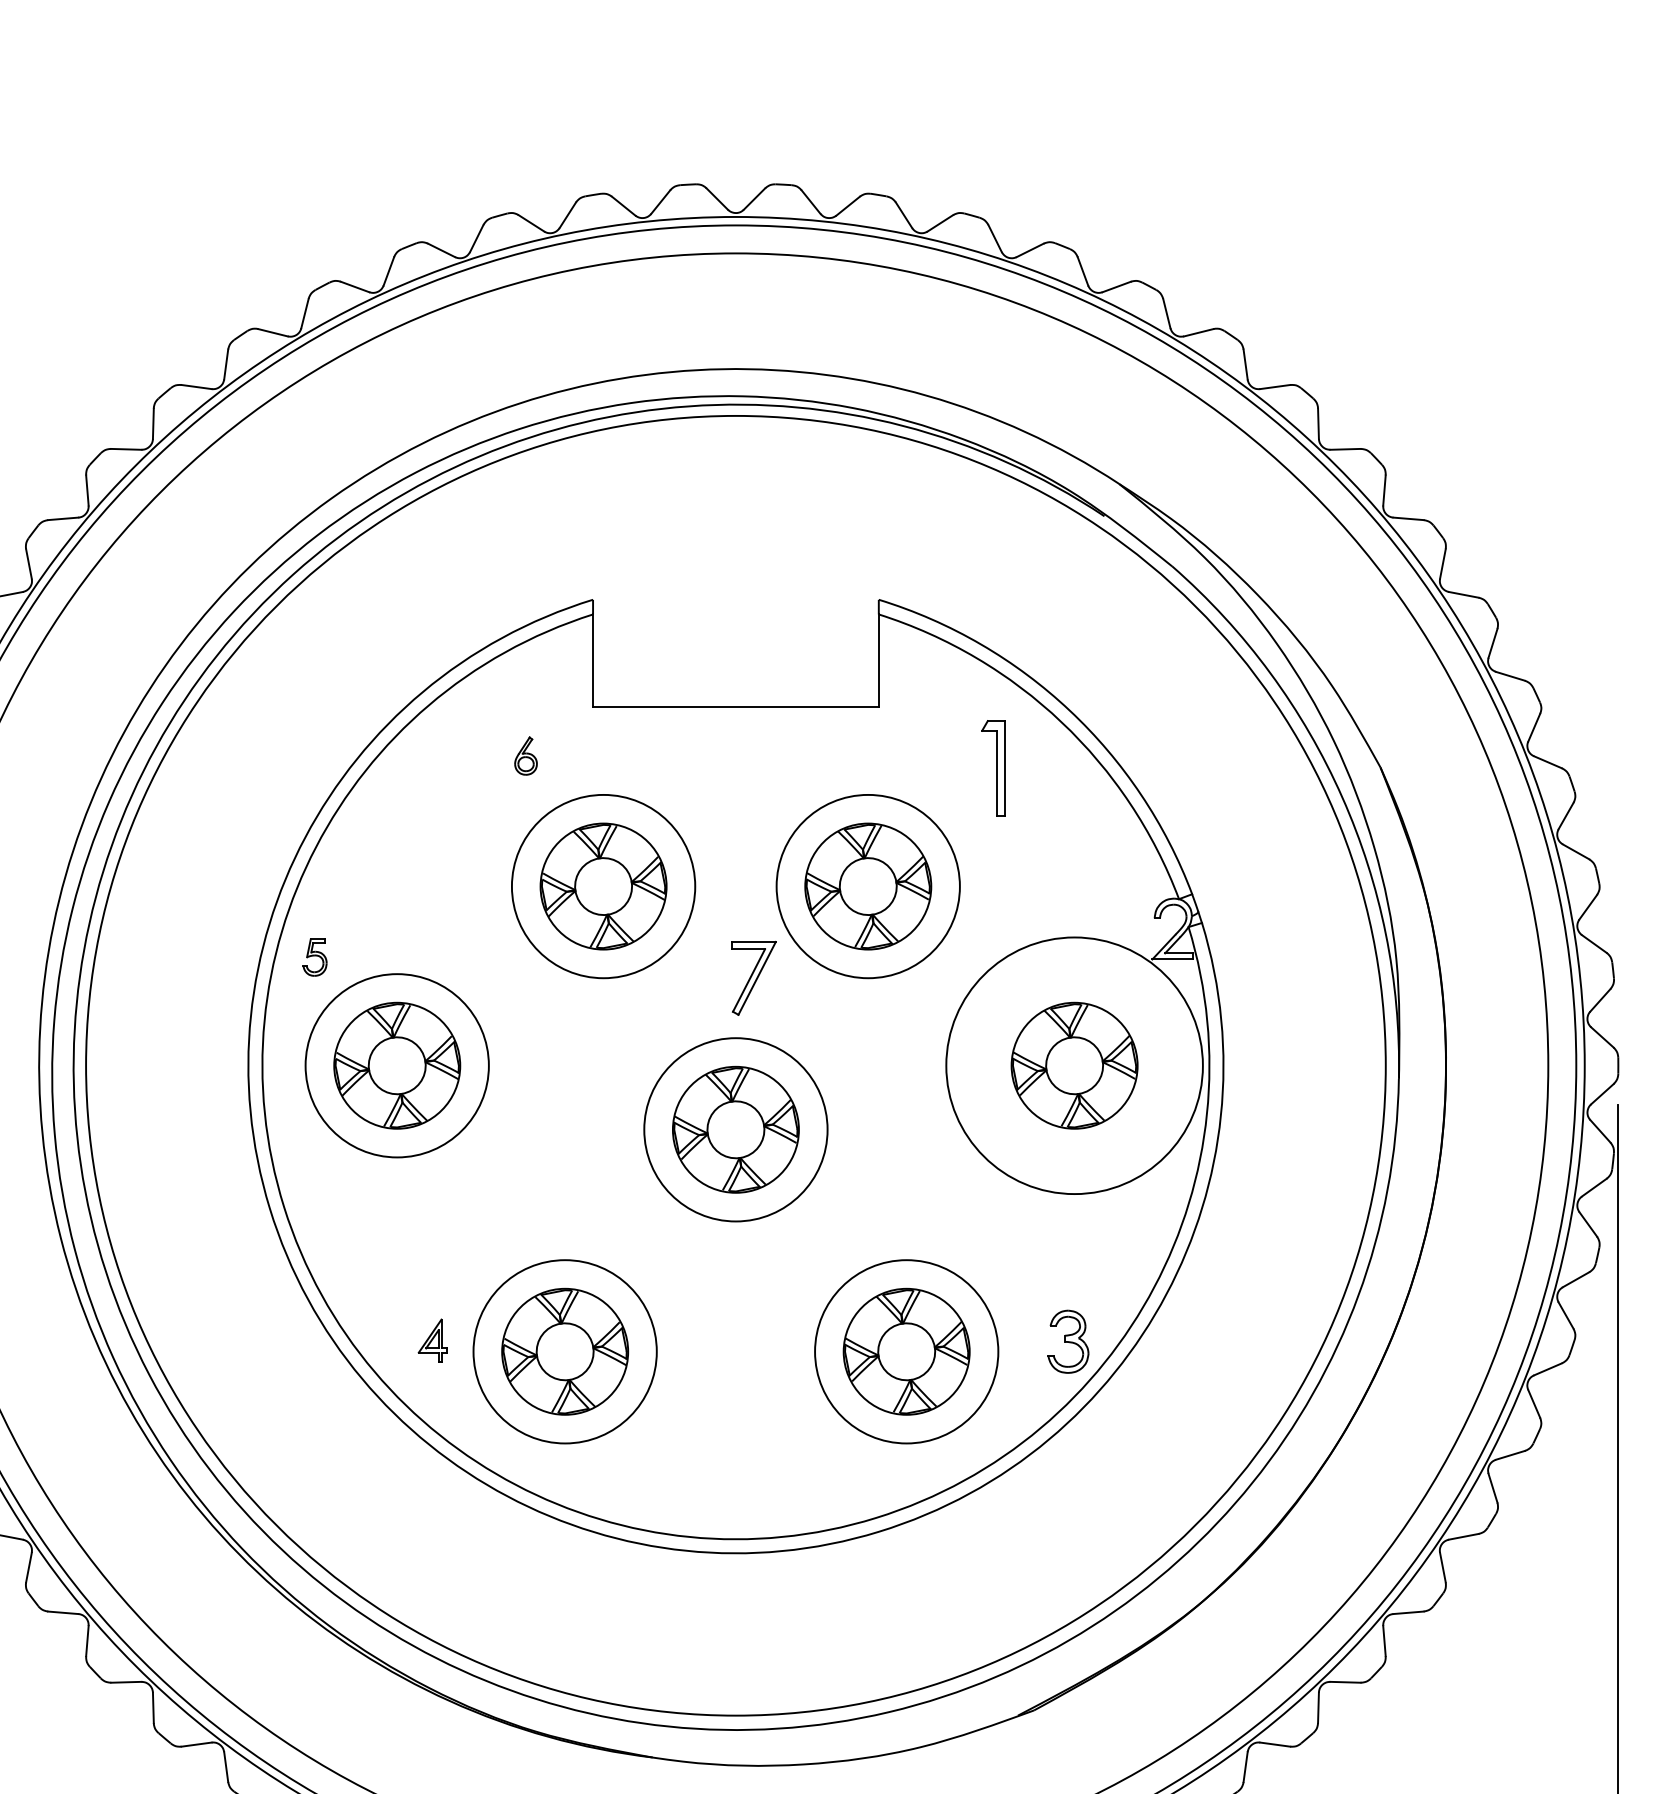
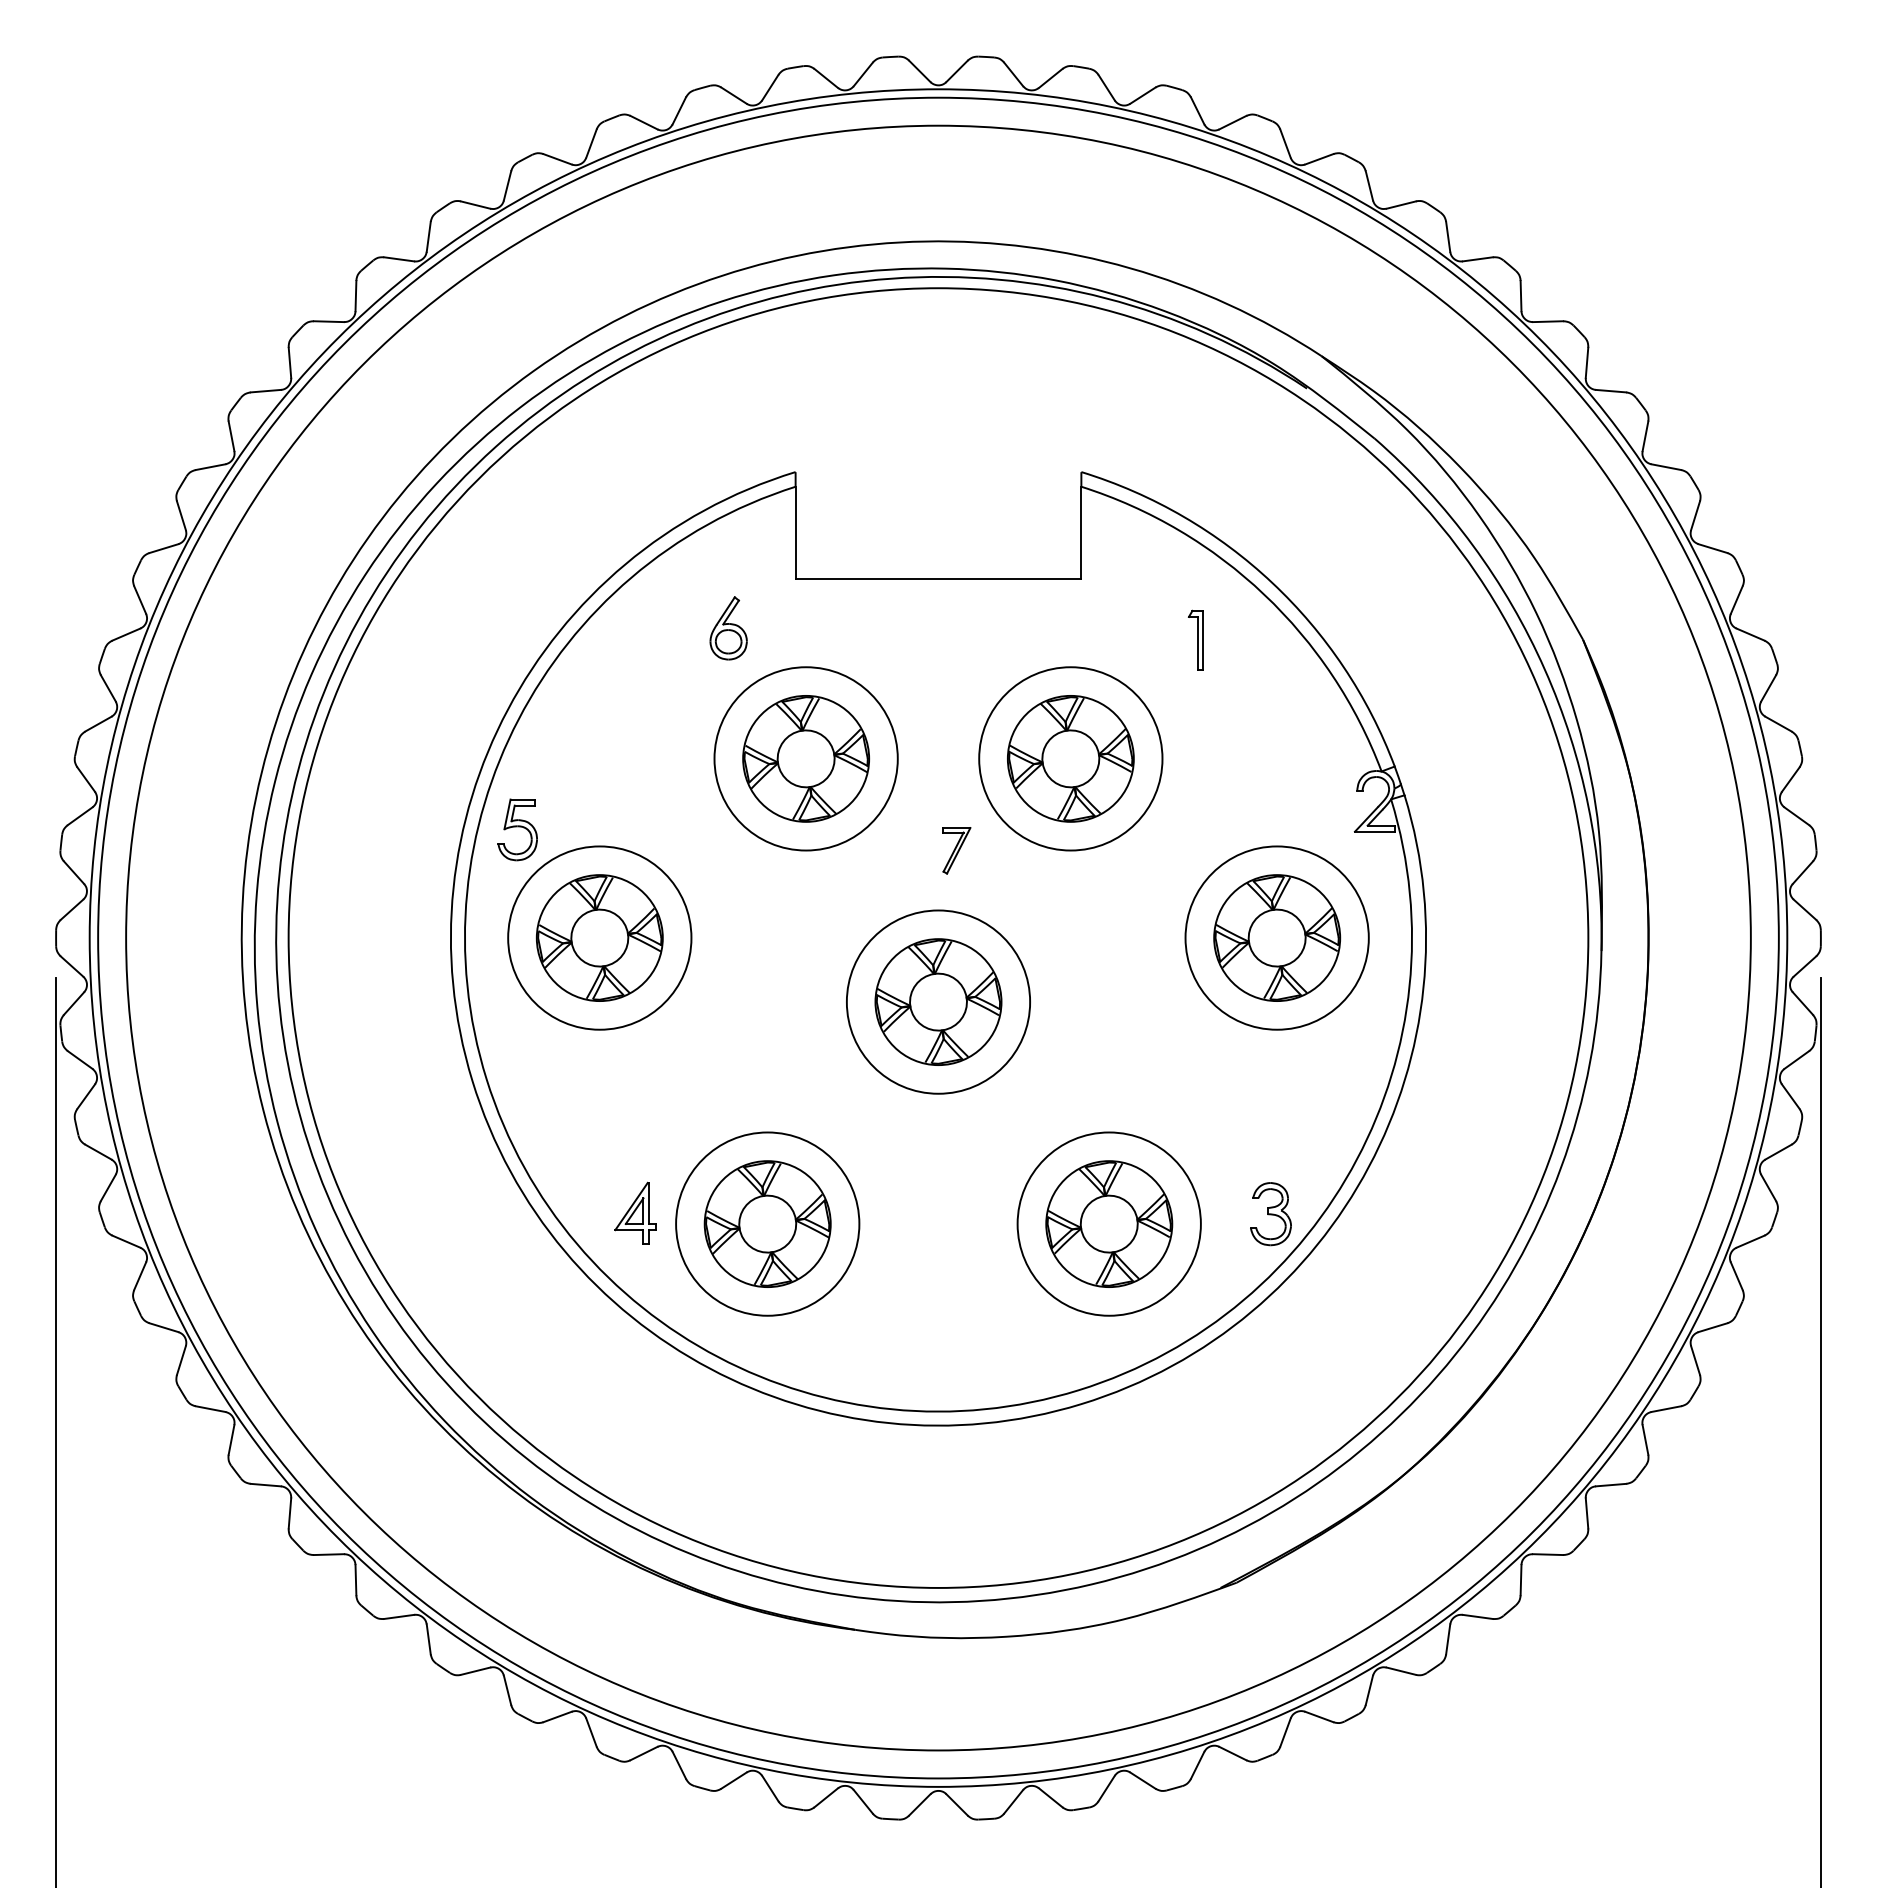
part: (525, 756) -> (728, 628), size x1.67
part: (992, 767) -> (1195, 639), size x0.62
part: (314, 957) -> (517, 829), size x1.67
part: (753, 978) -> (956, 850), size x0.62
circle: (1073, 1065) -> (1276, 937), size x0.71
part: (432, 1340) -> (635, 1212), size x1.43

